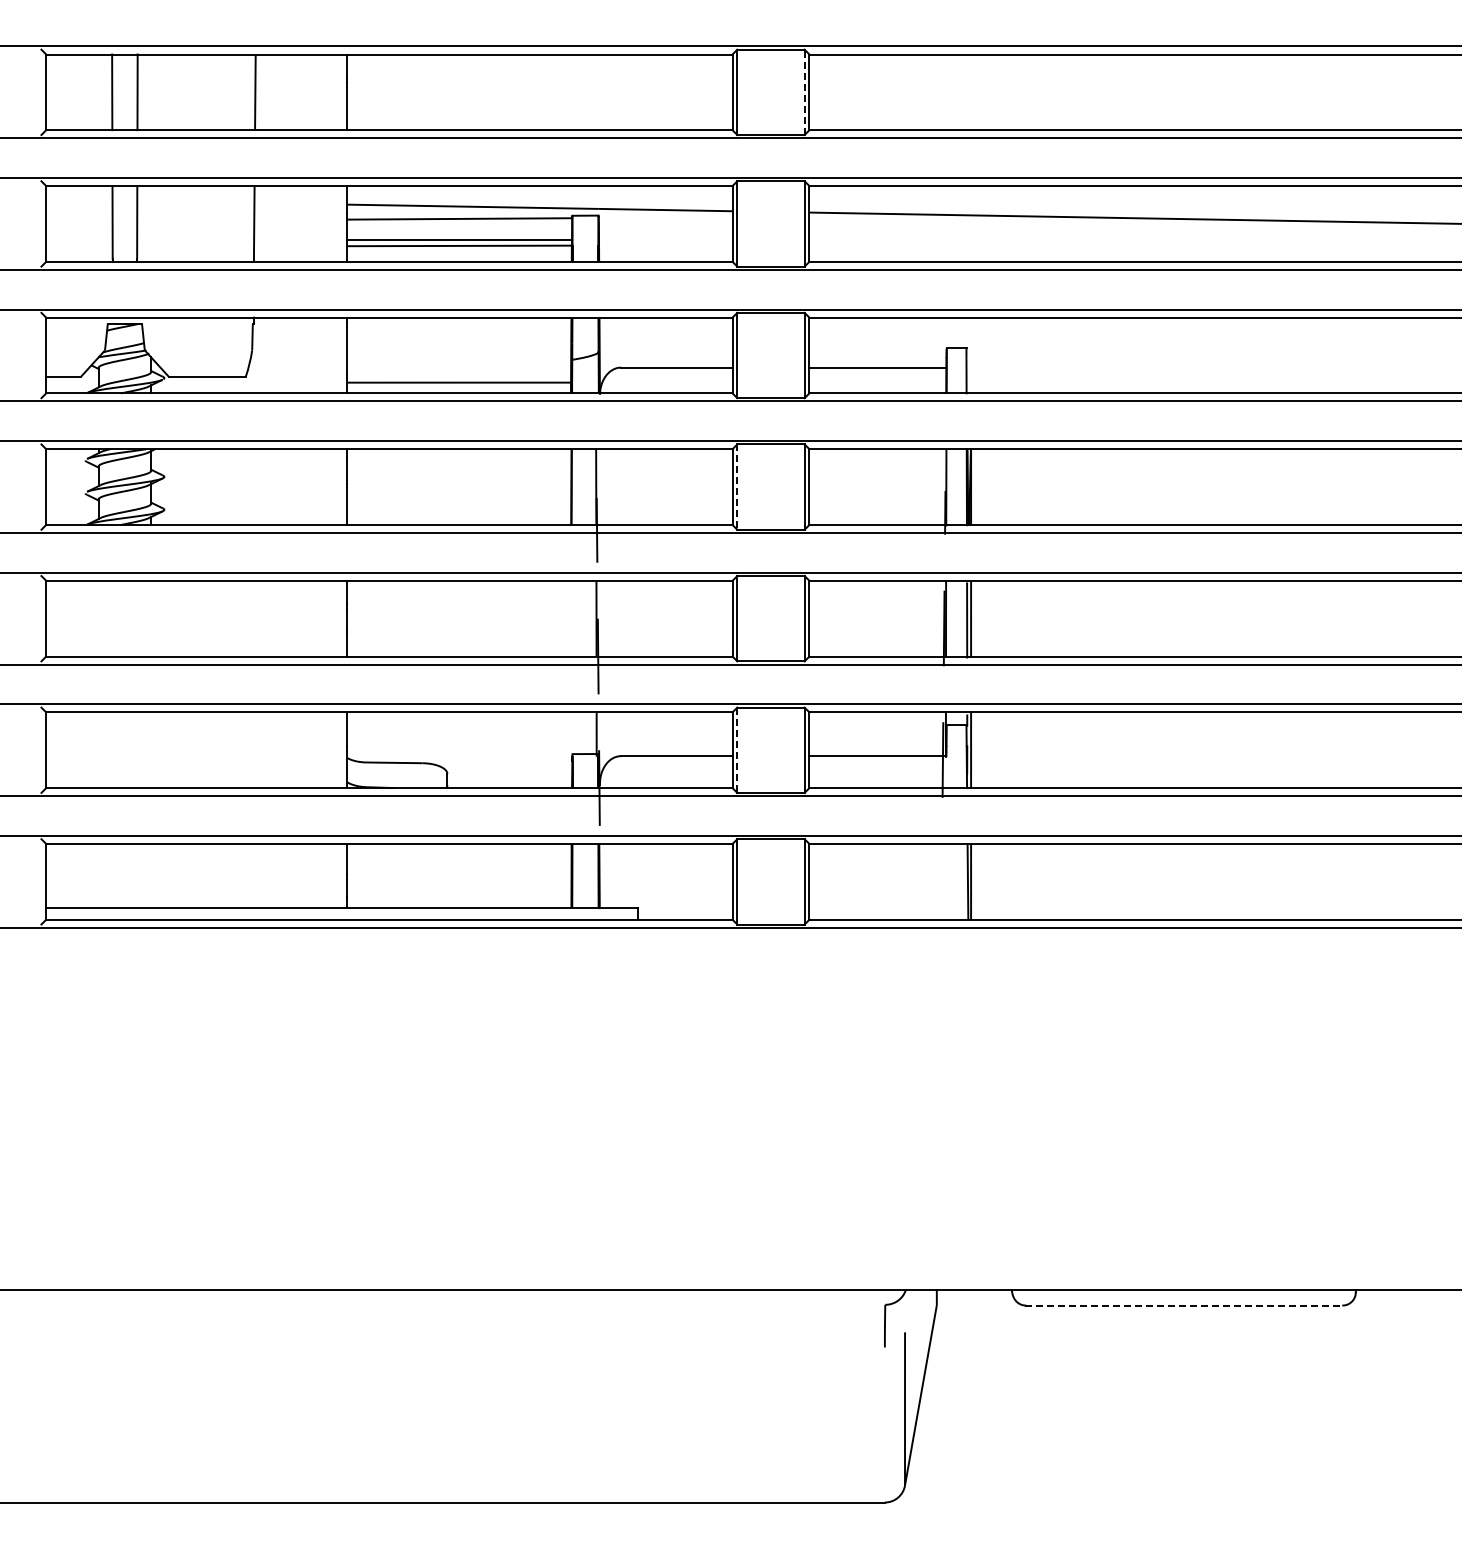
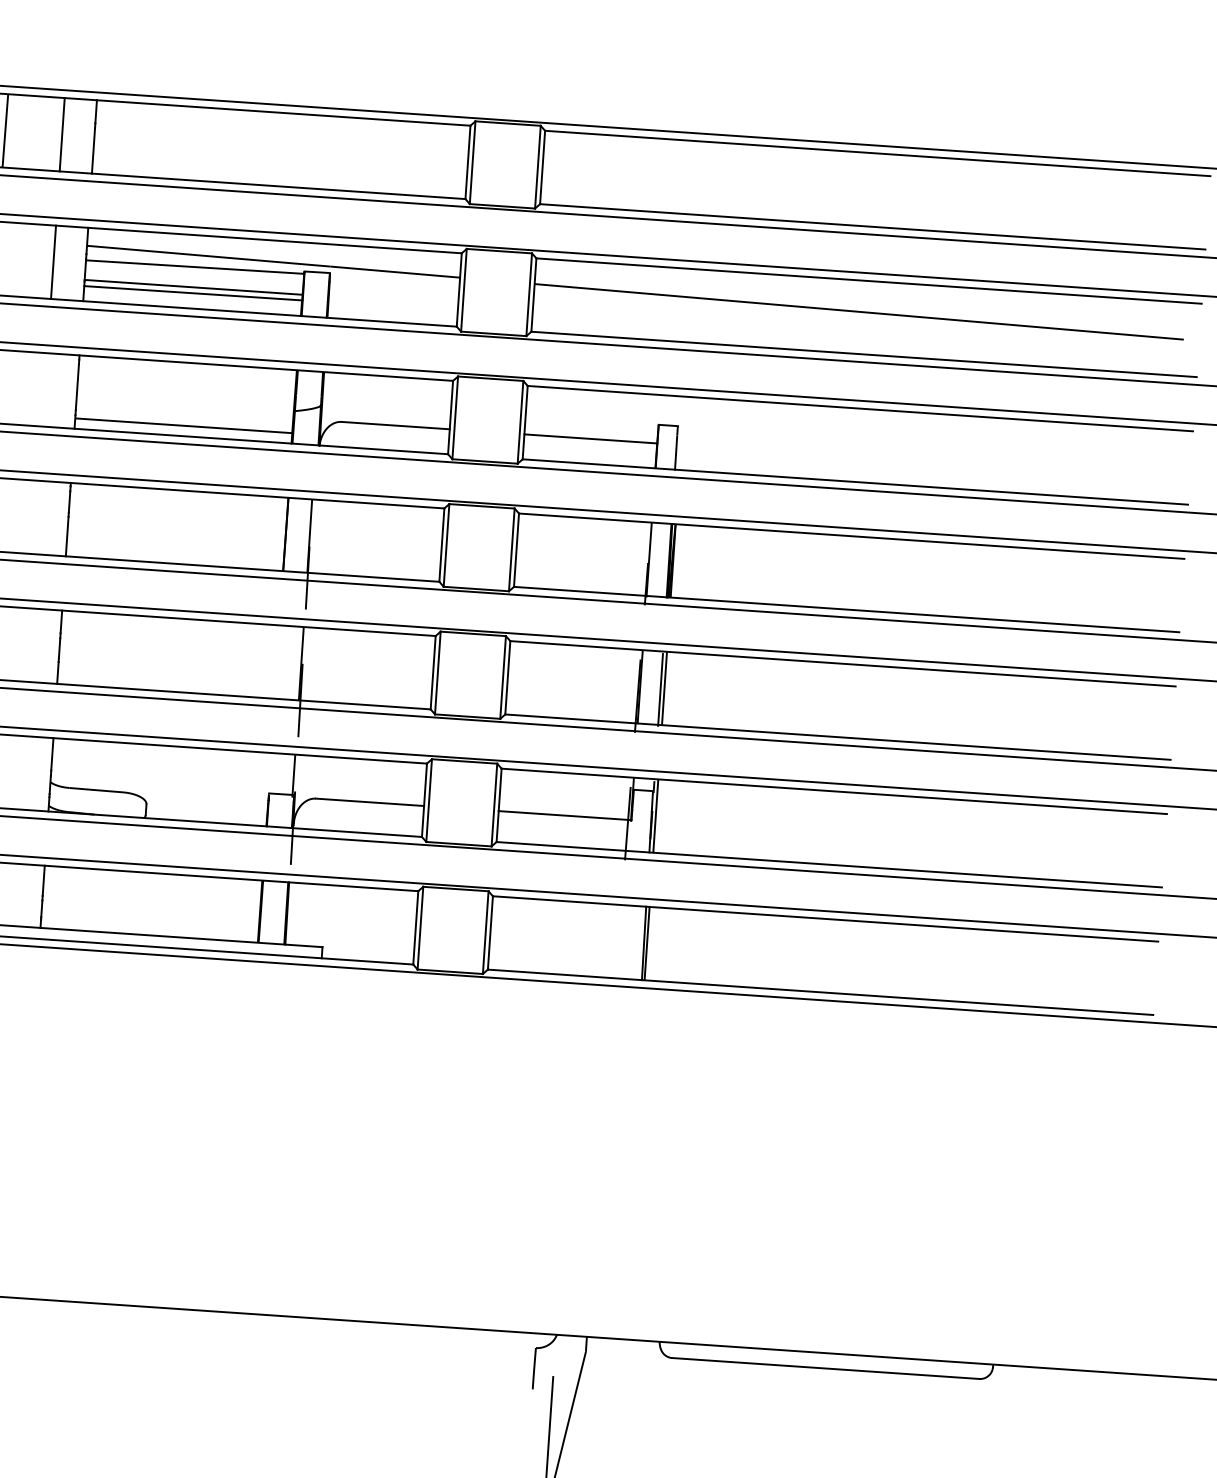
line: (314, 92) -> (62, 134), added
line: (804, 92) -> (537, 167), dashed -> solid
line: (314, 223) -> (54, 261), added
line: (737, 487) -> (446, 545), dashed -> solid
line: (737, 750) -> (429, 800), dashed -> solid
line: (1184, 1305) -> (826, 1368), dashed -> solid

